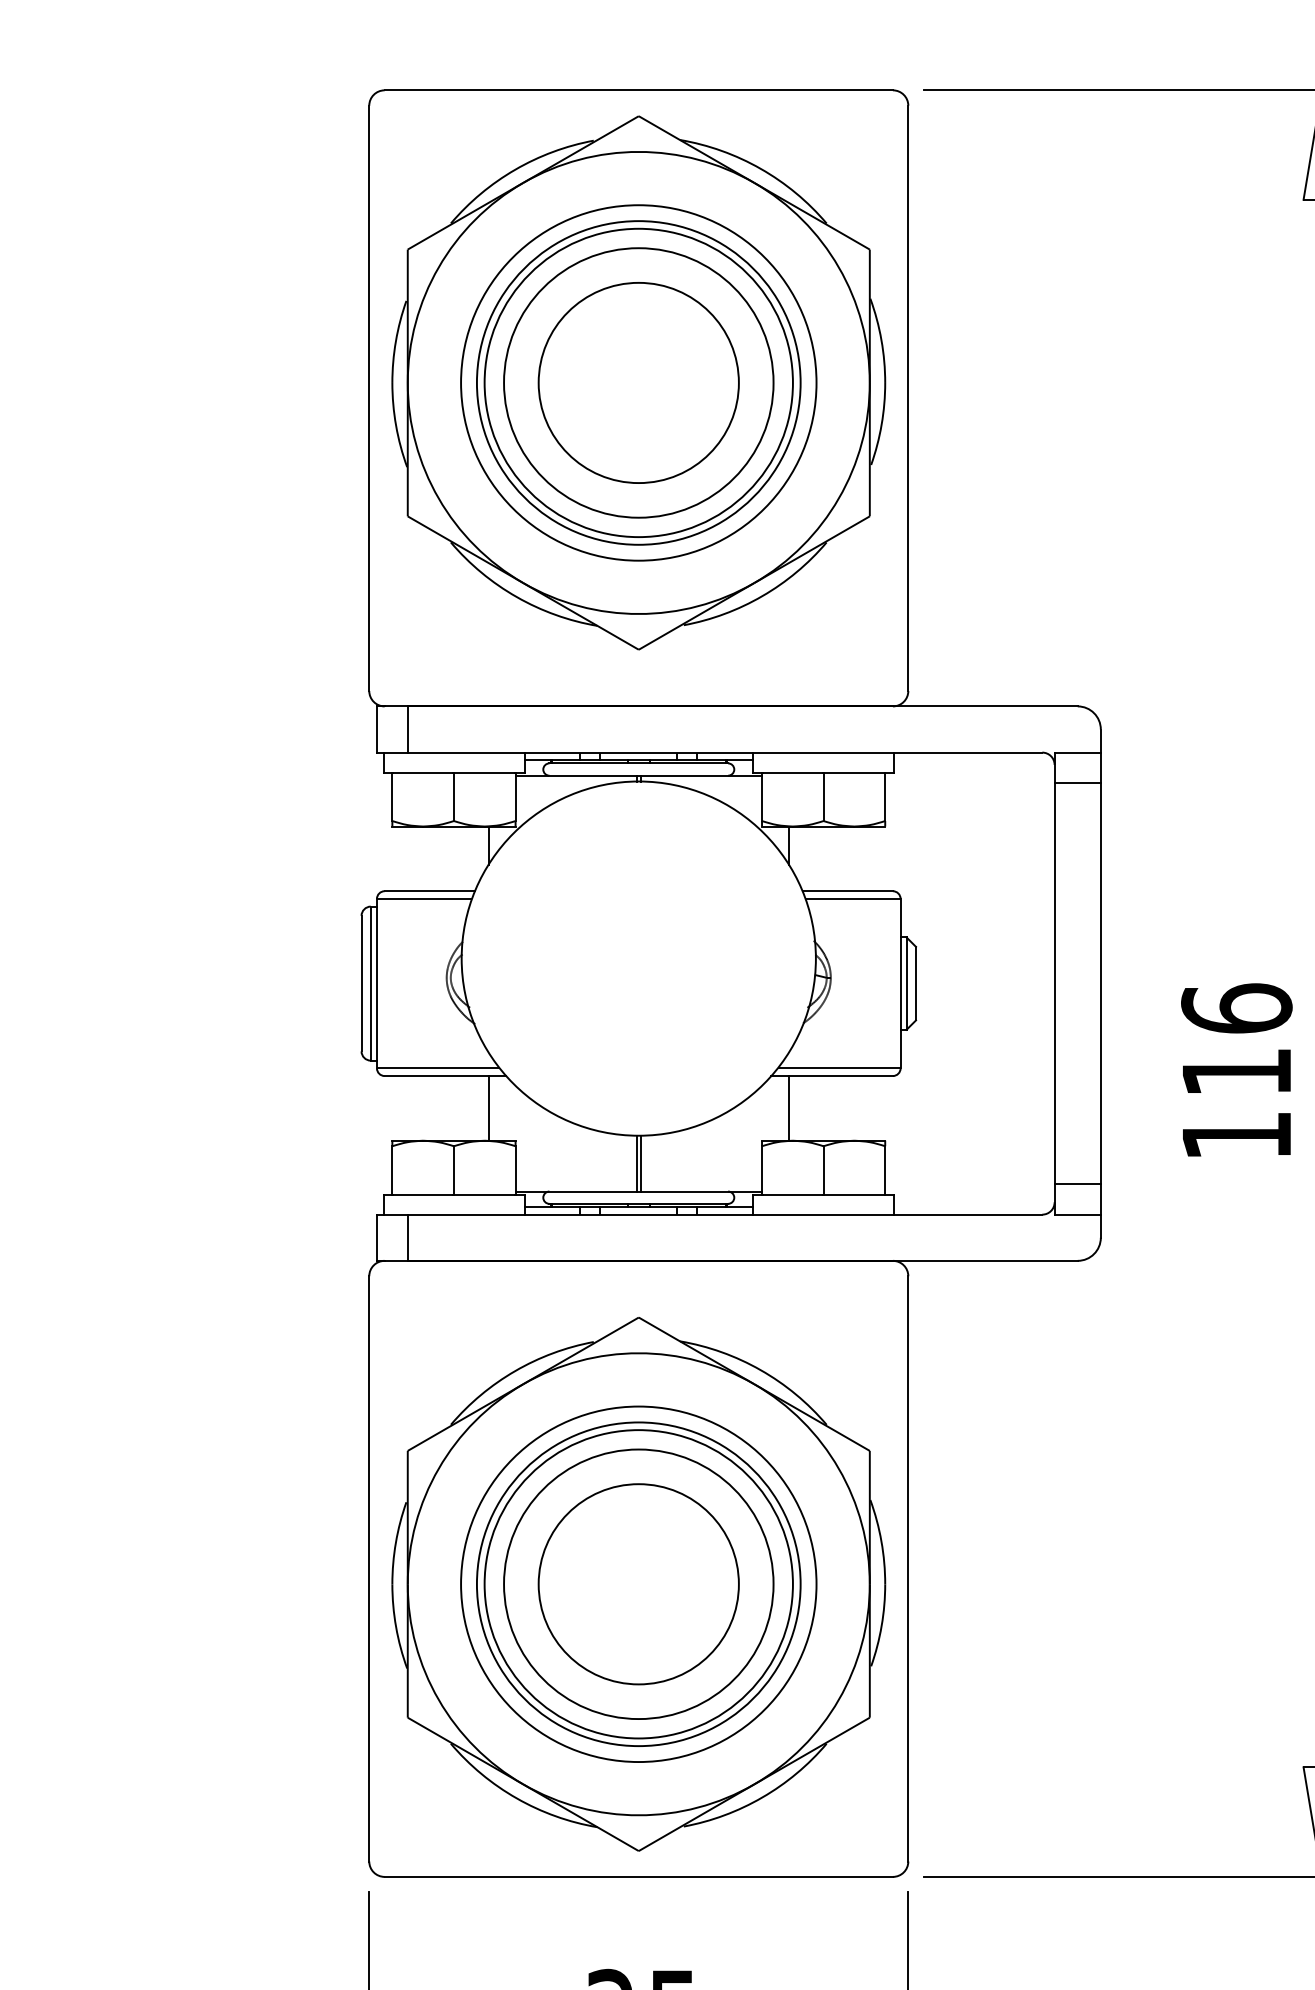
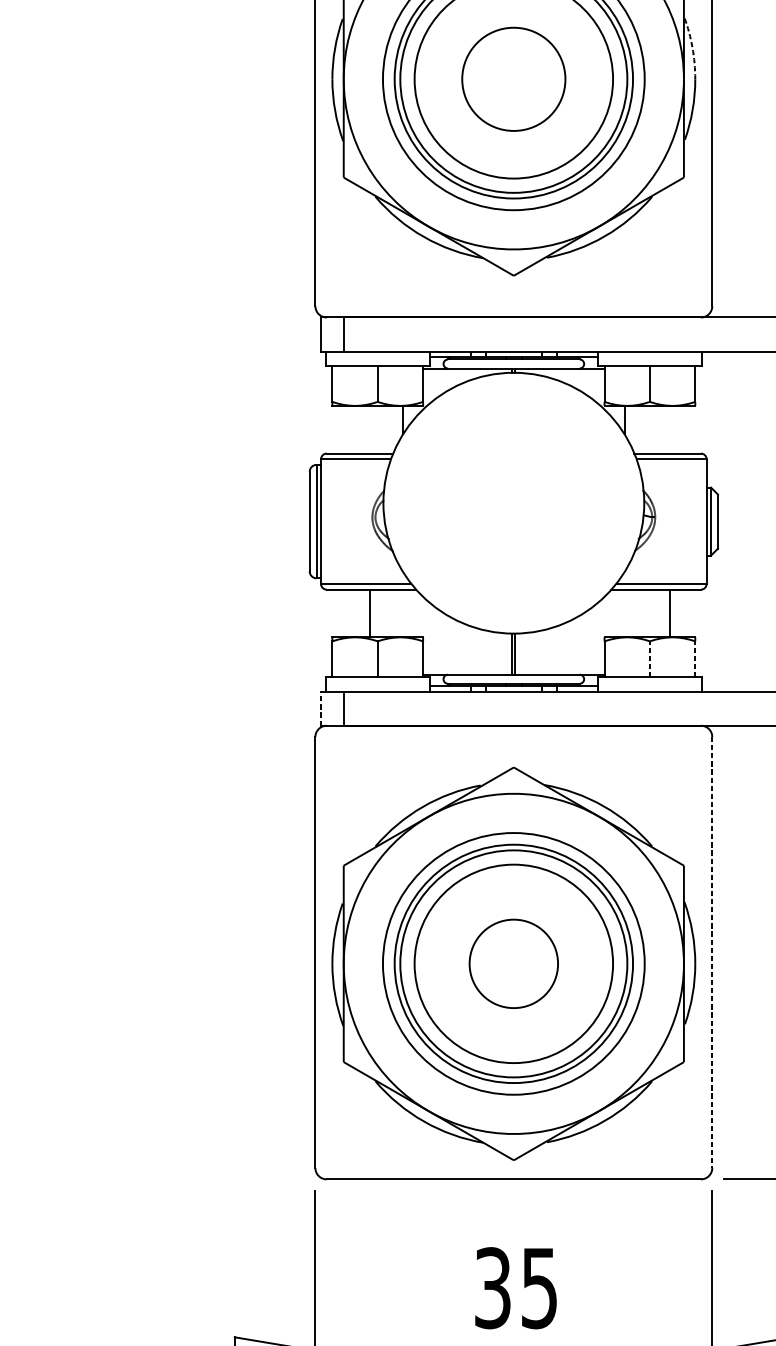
arc: (881, 340) -> (692, 48), solid -> dashed
circle: (638, 382) -> (513, 79), size x0.7
line: (488, 1108) -> (370, 613), moved
line: (789, 1108) -> (670, 613), moved
line: (823, 1169) -> (649, 658), solid -> dashed
line: (885, 1169) -> (695, 658), solid -> dashed
line: (376, 1237) -> (320, 708), solid -> dashed
line: (908, 1568) -> (712, 952), solid -> dashed
circle: (638, 1584) -> (513, 964), size x0.6

